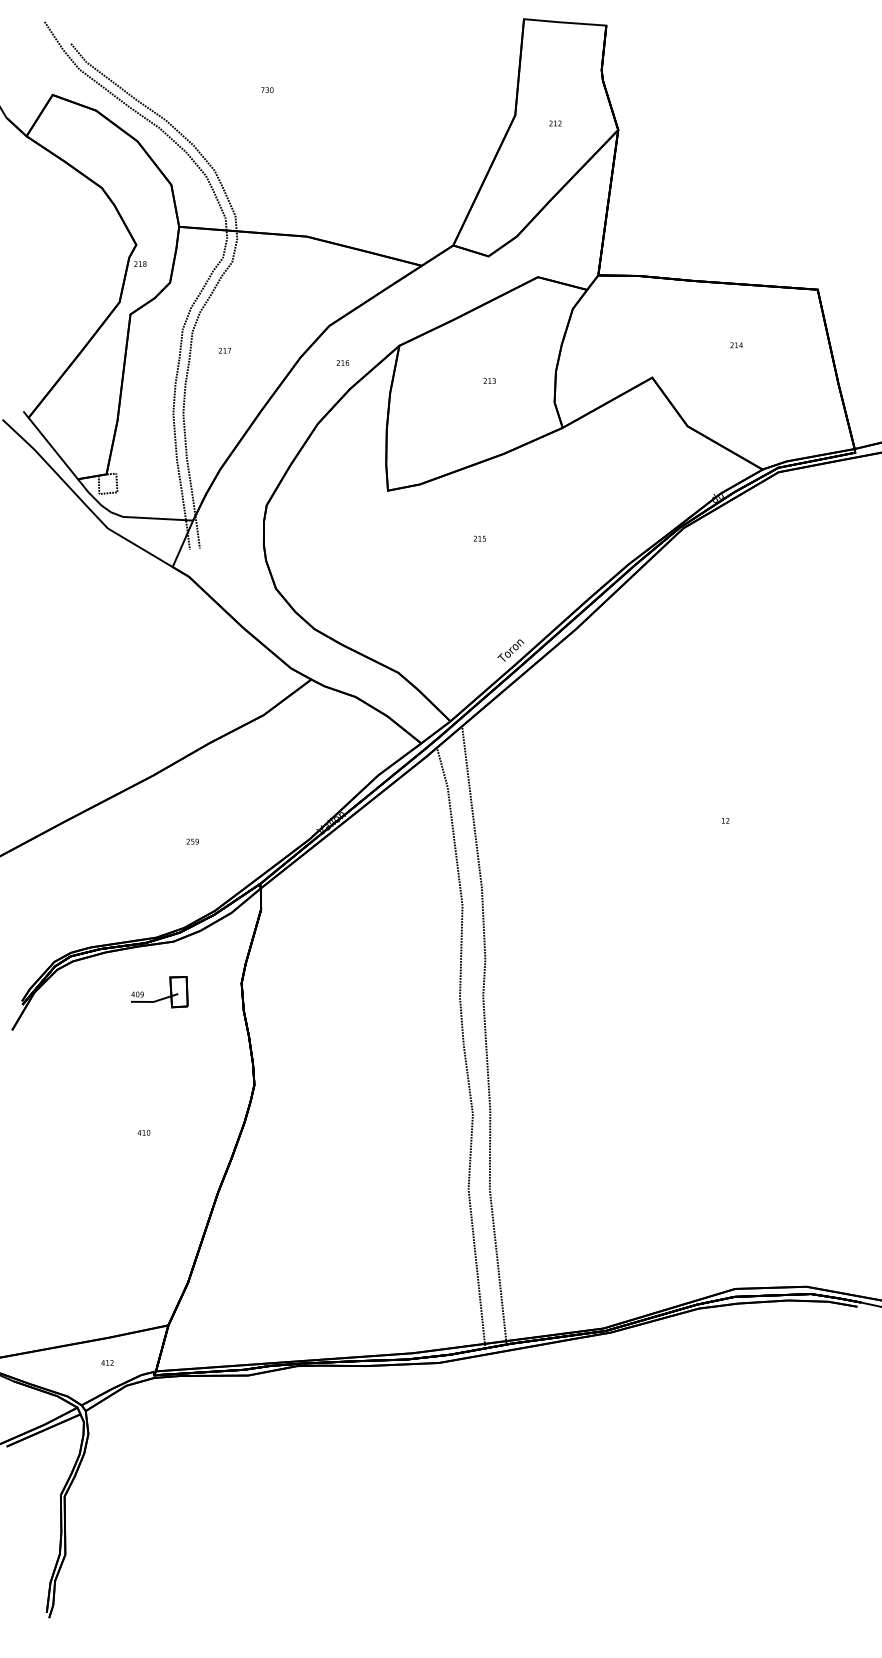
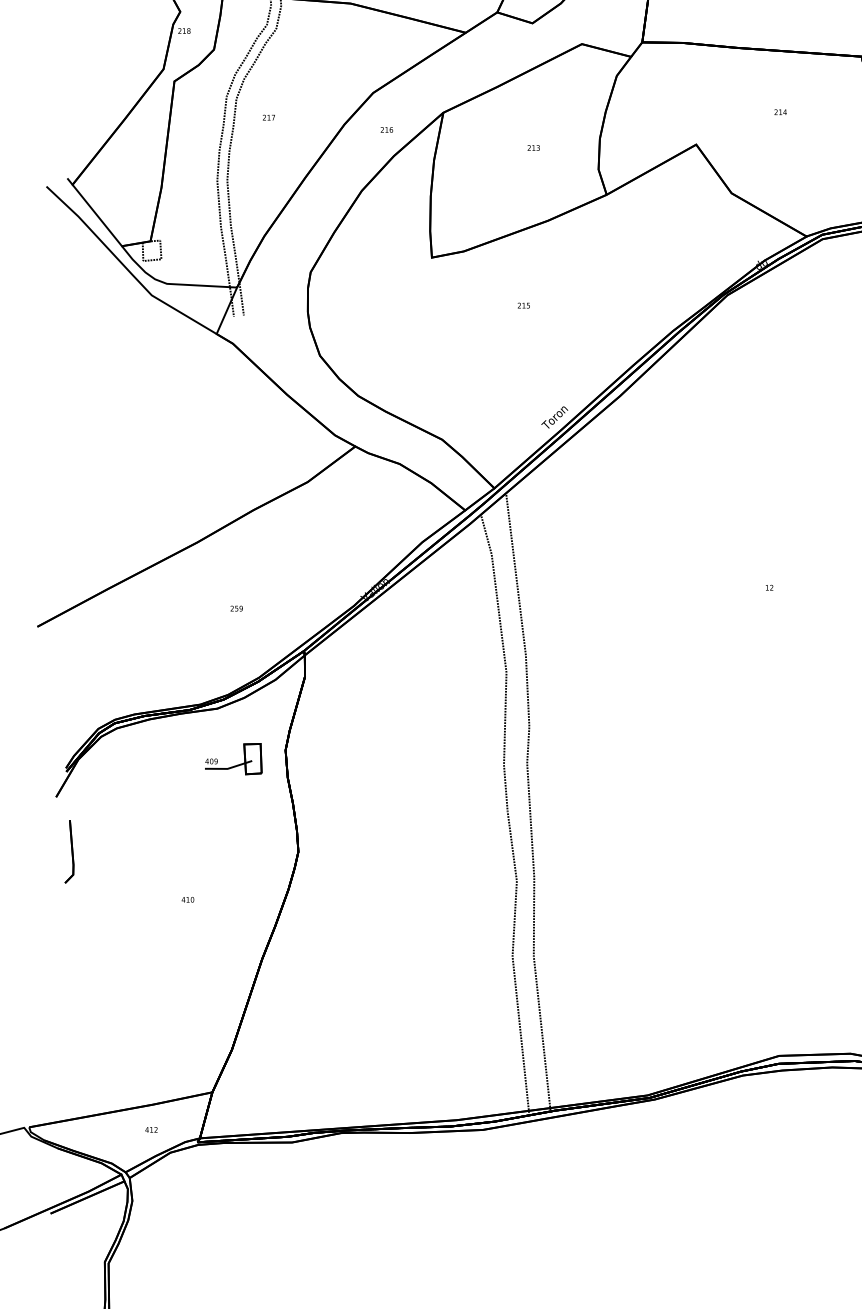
part: (160, 998) -> (234, 765), moved
part: (25, 1084) -> (69, 851), added

